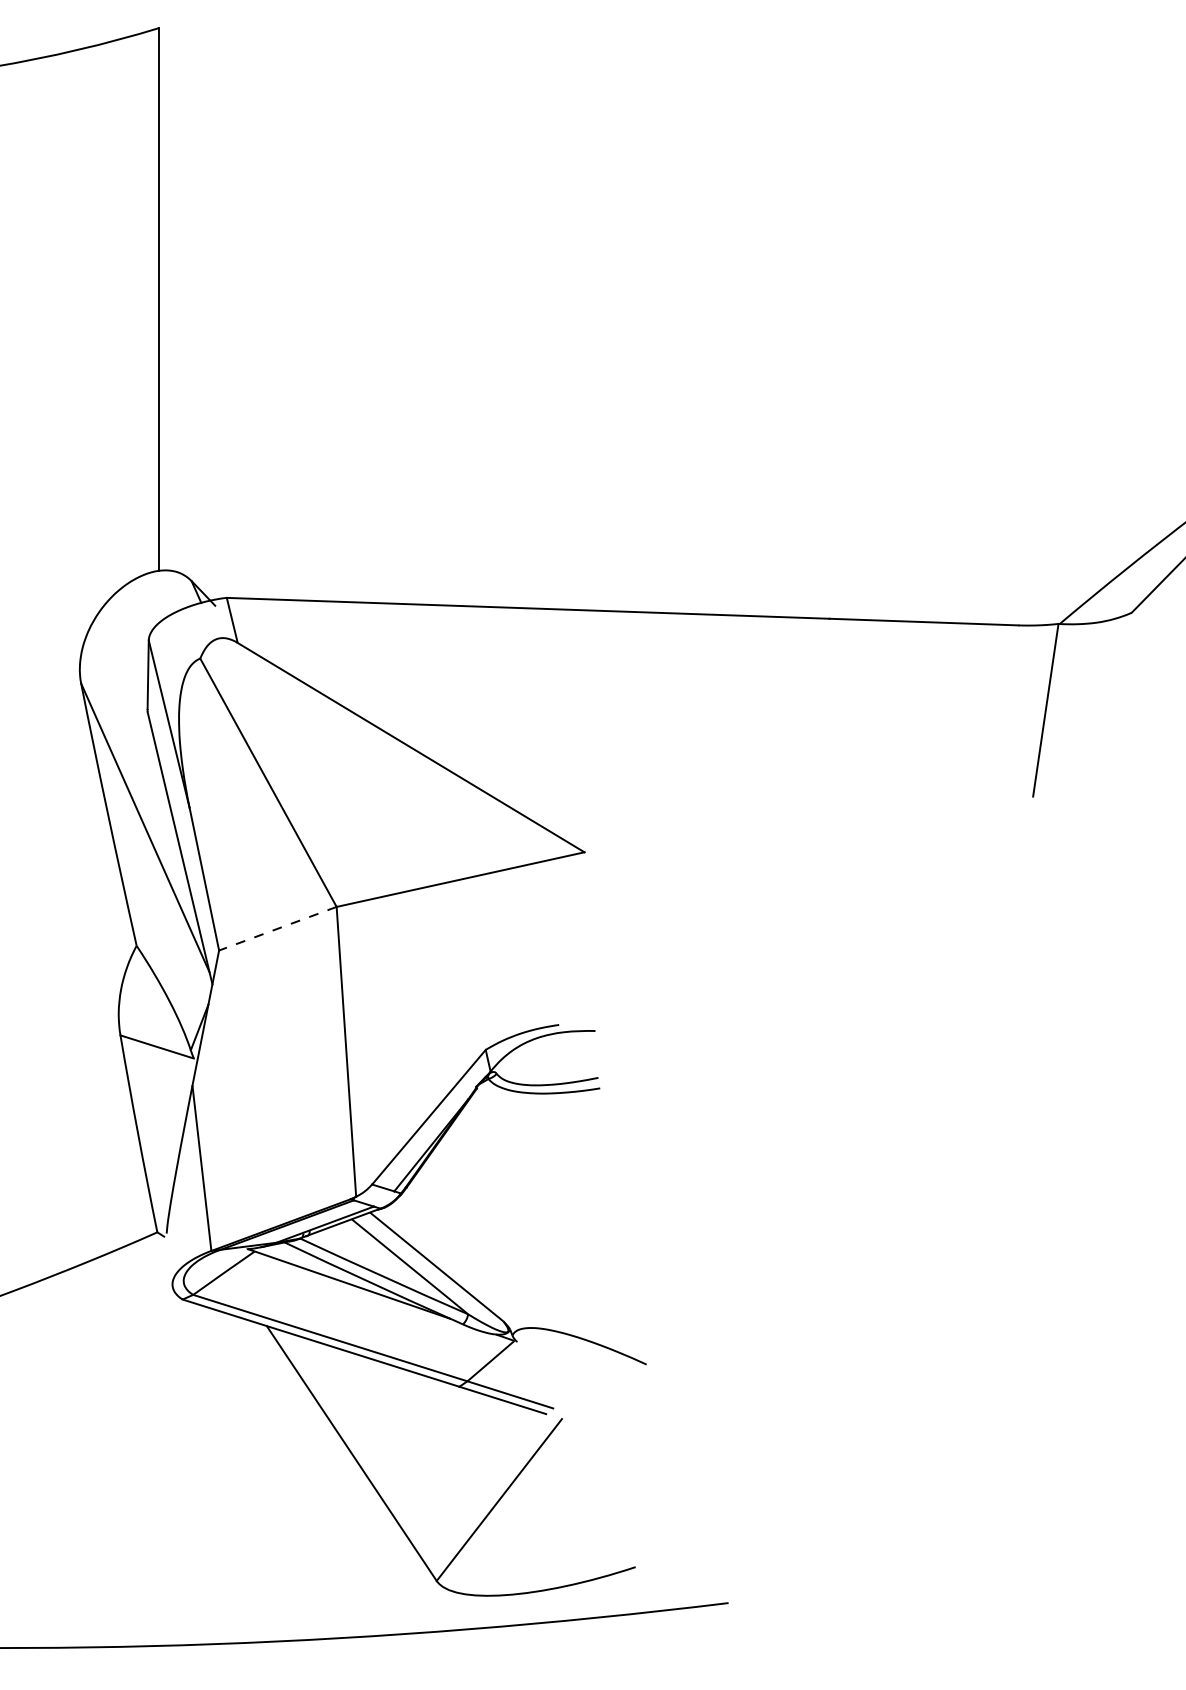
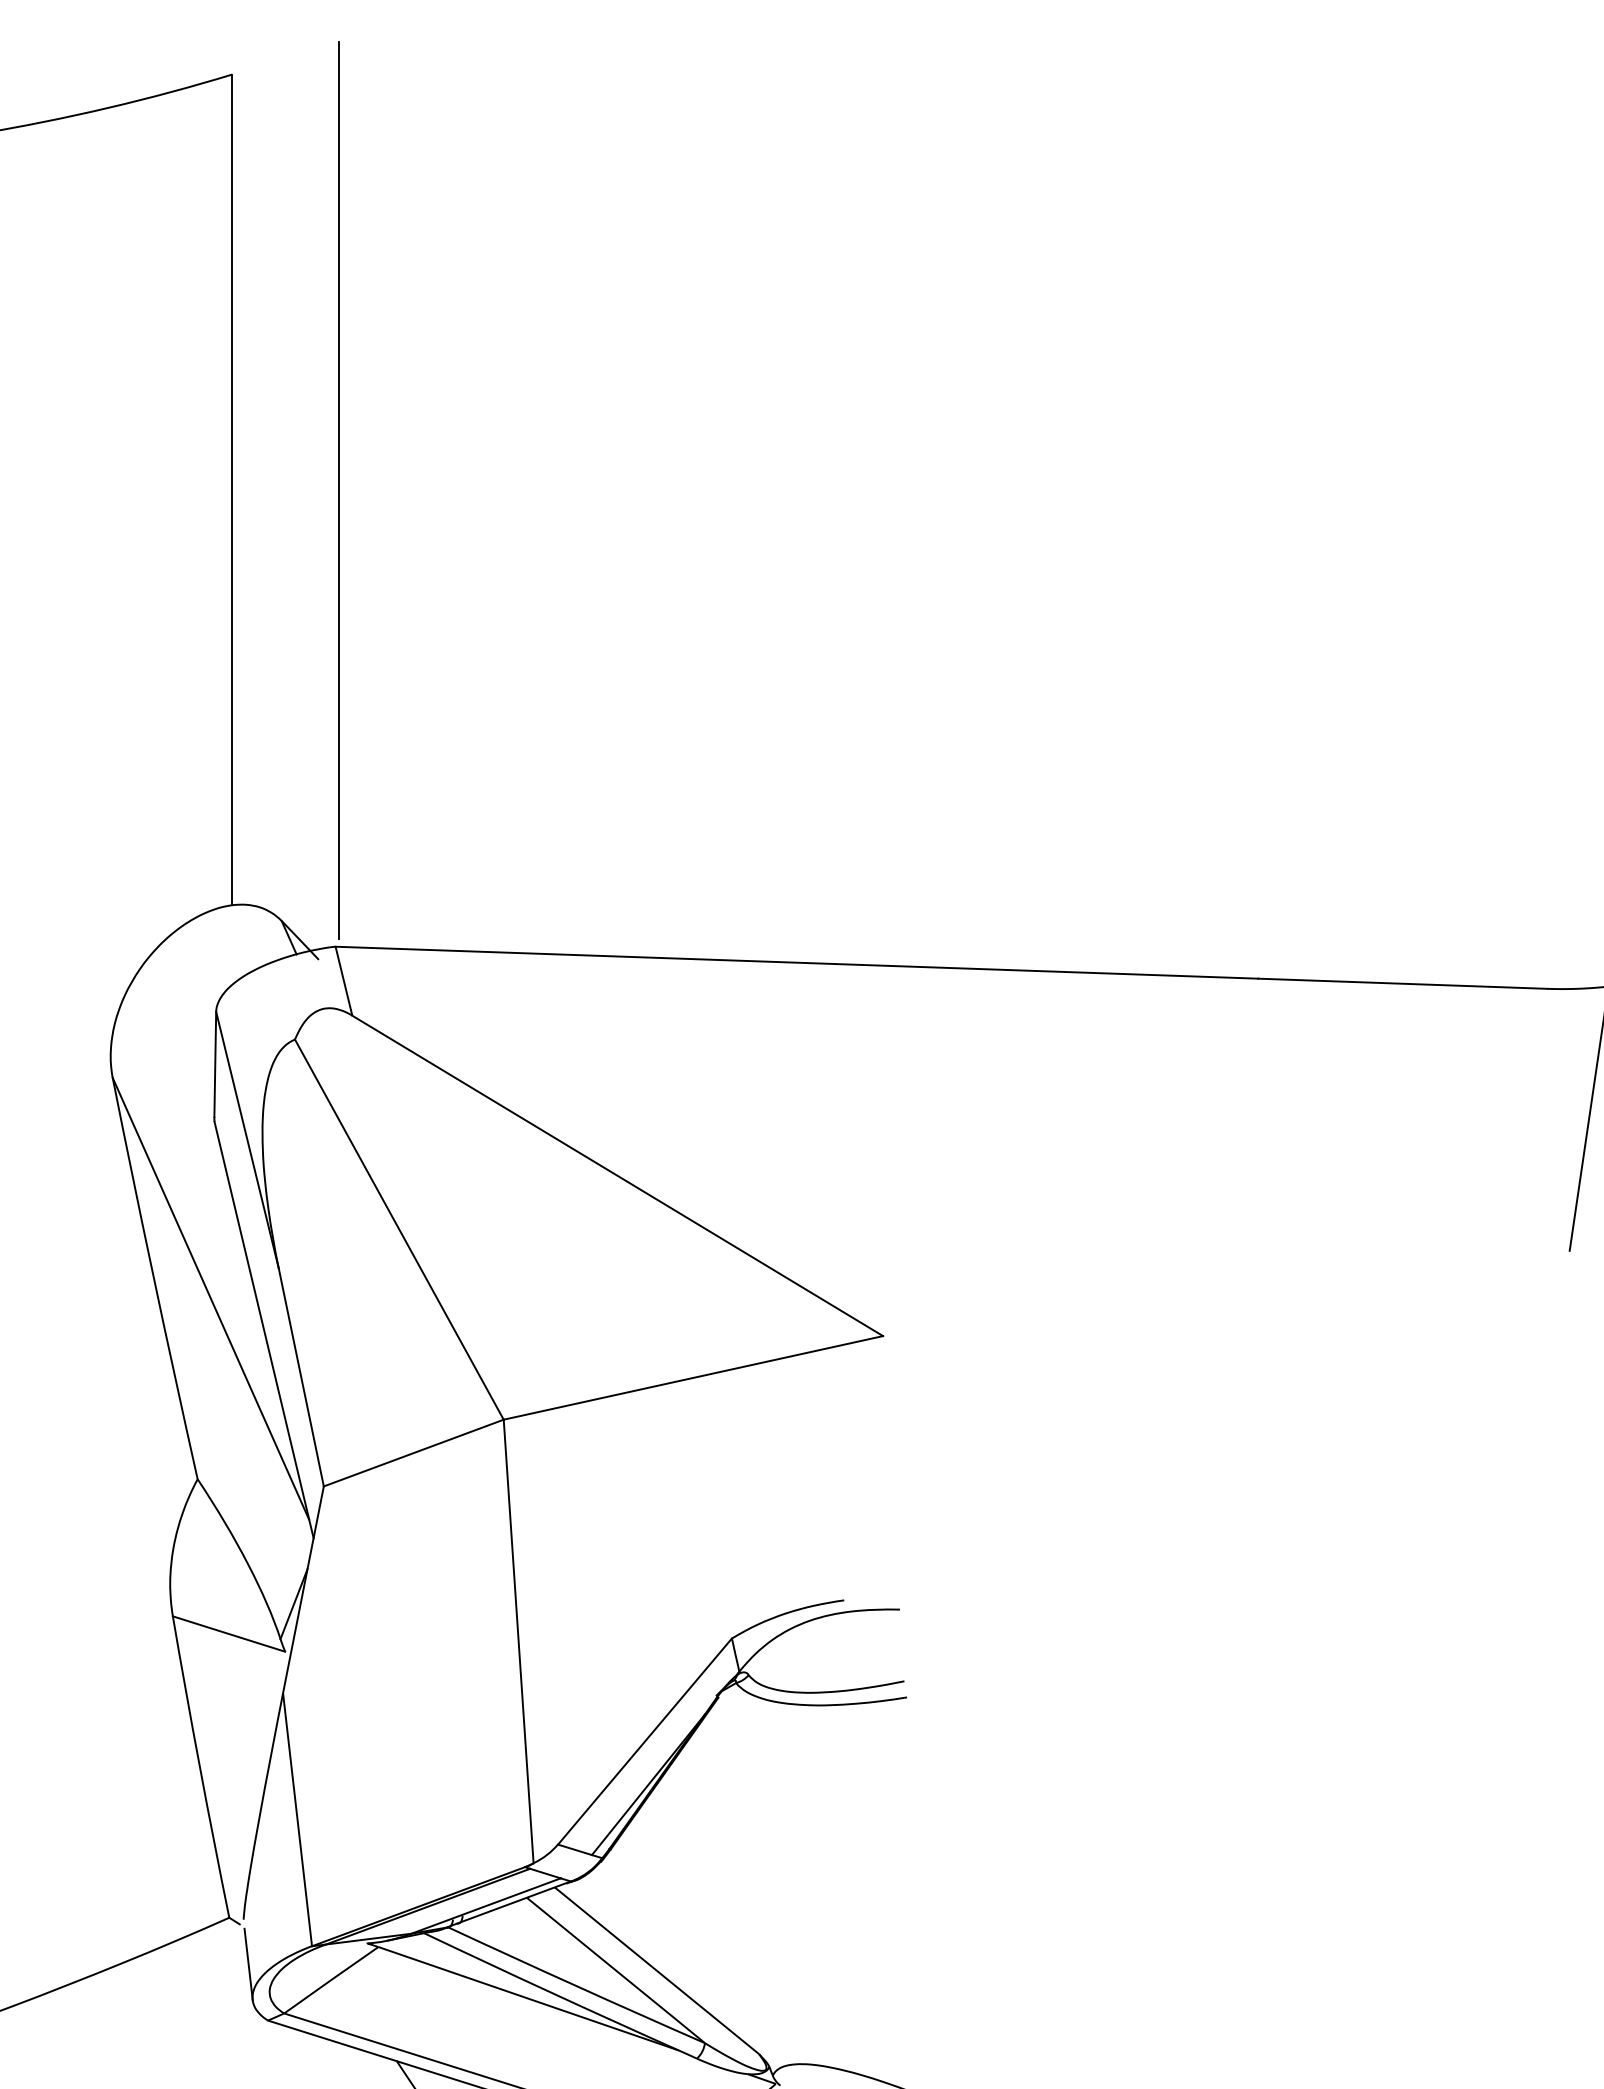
line: (229, 299) -> (339, 490), added
line: (277, 928) -> (413, 1452), dashed -> solid
line: (169, 1262) -> (247, 1963), added

